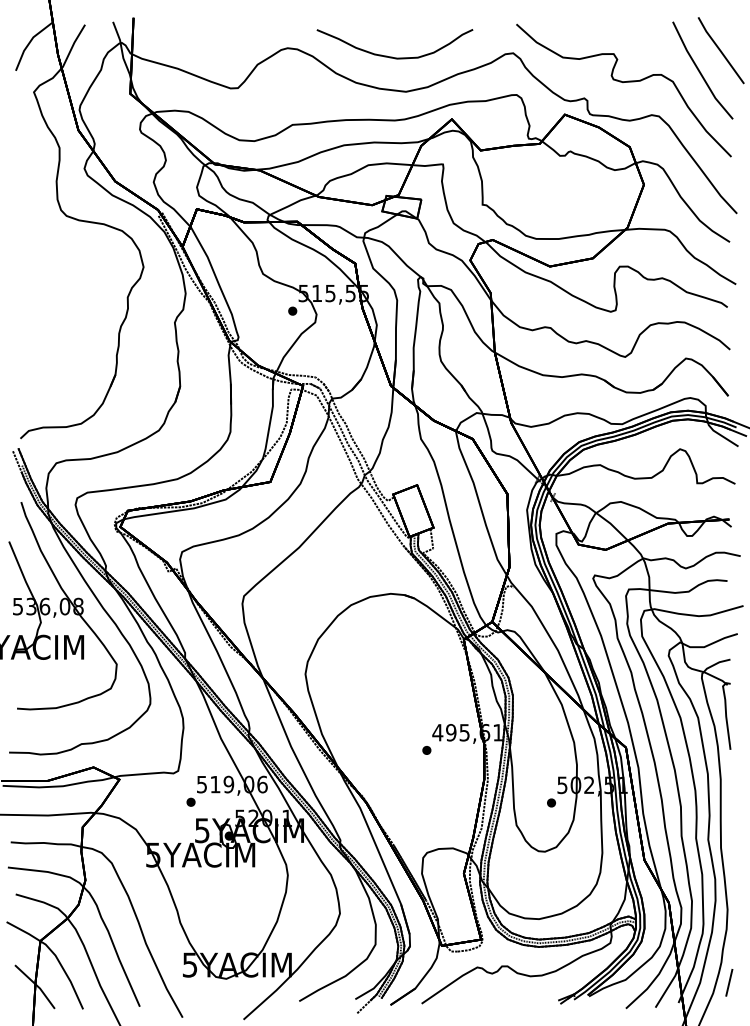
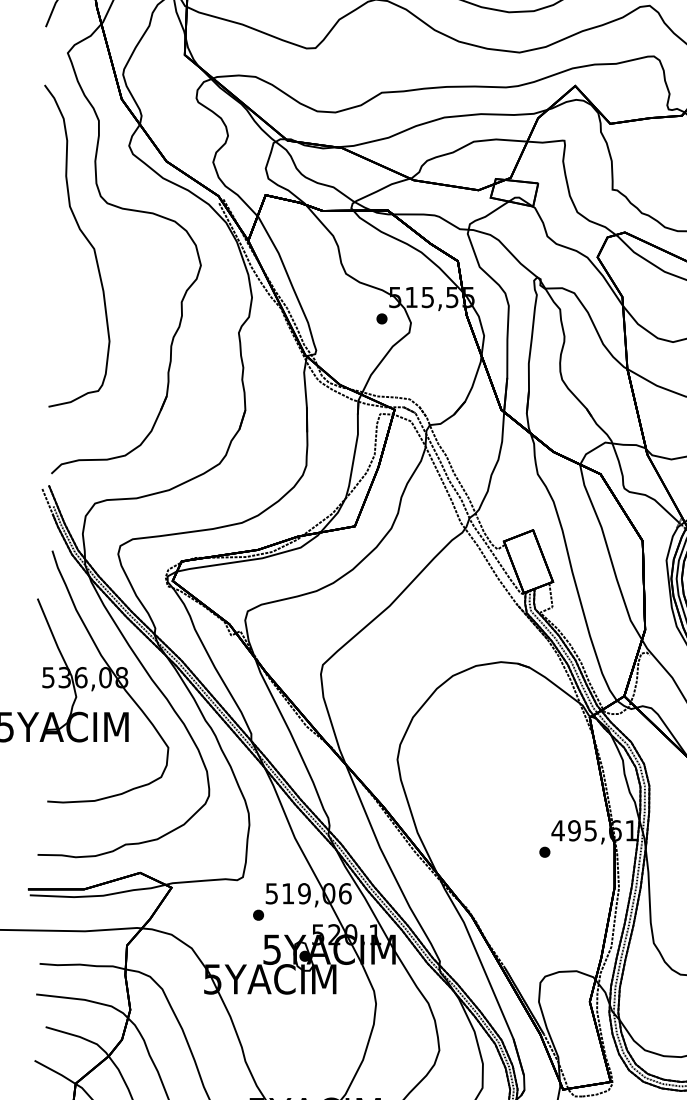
curve: (48, 245) -> (85, 239), added

